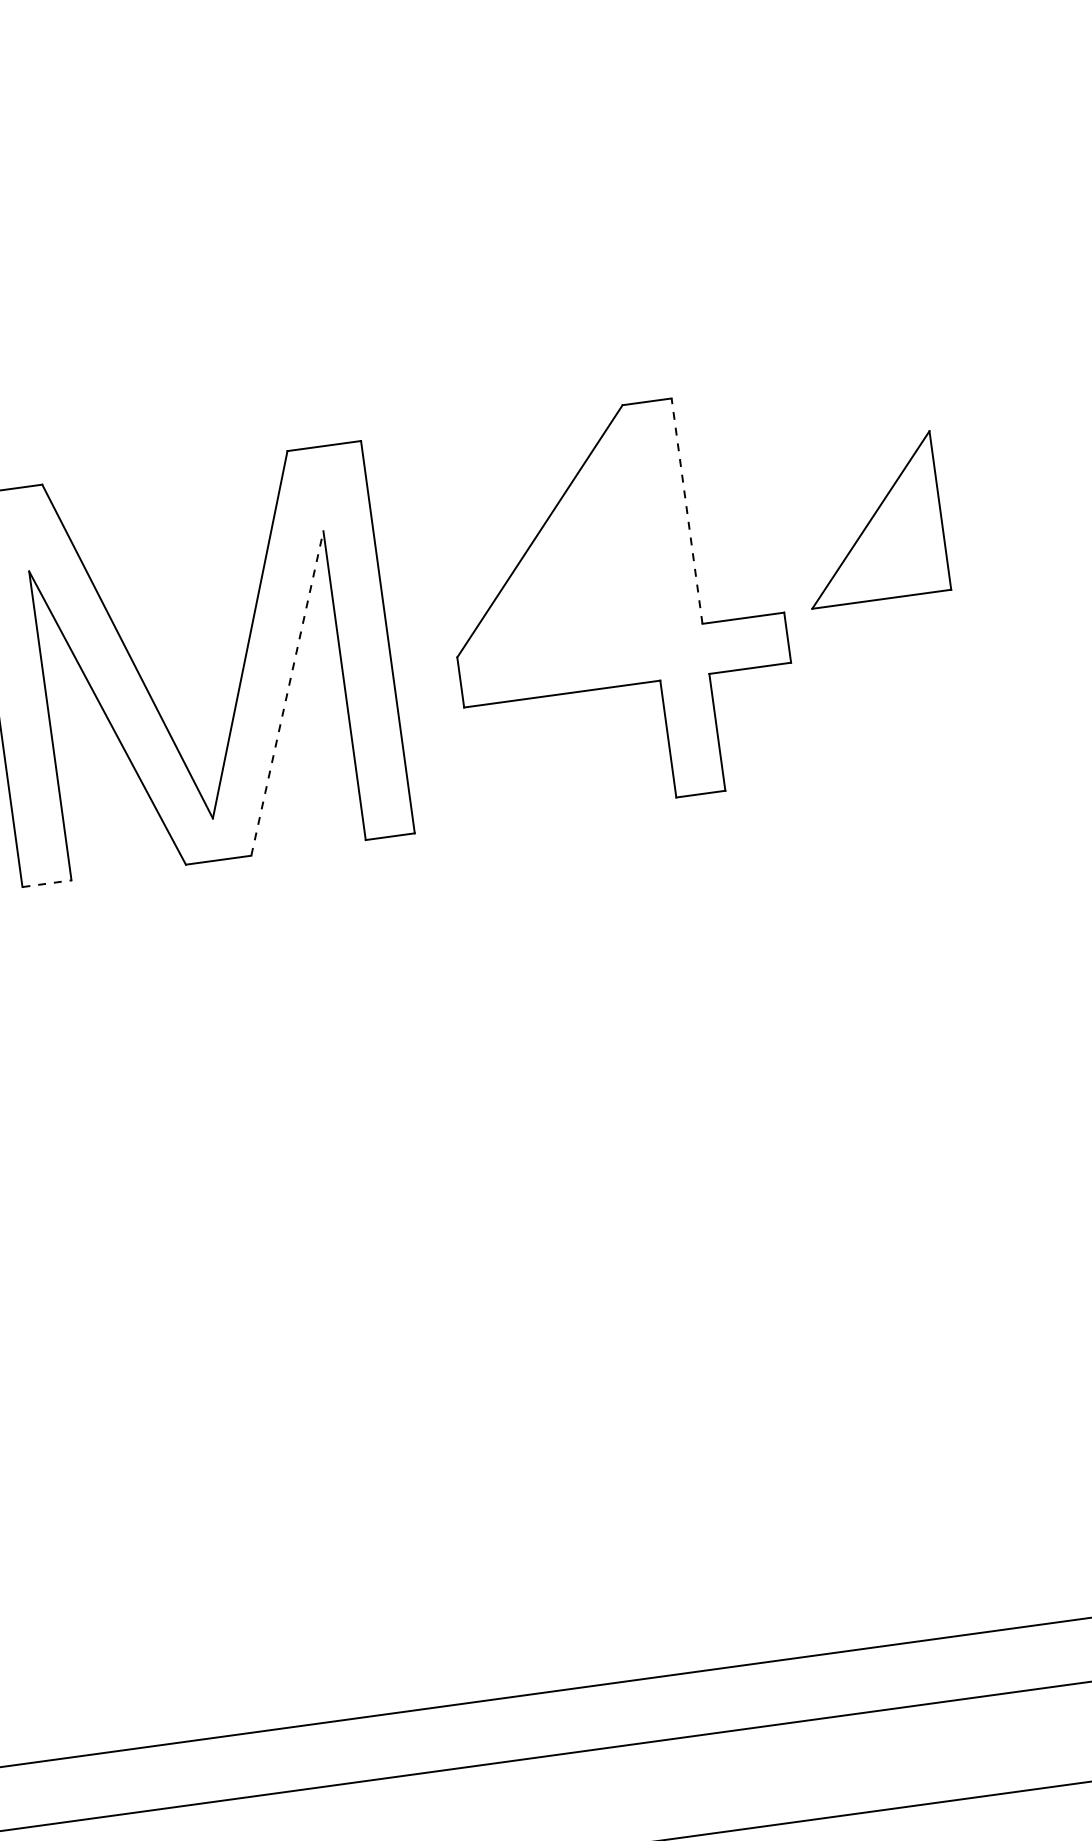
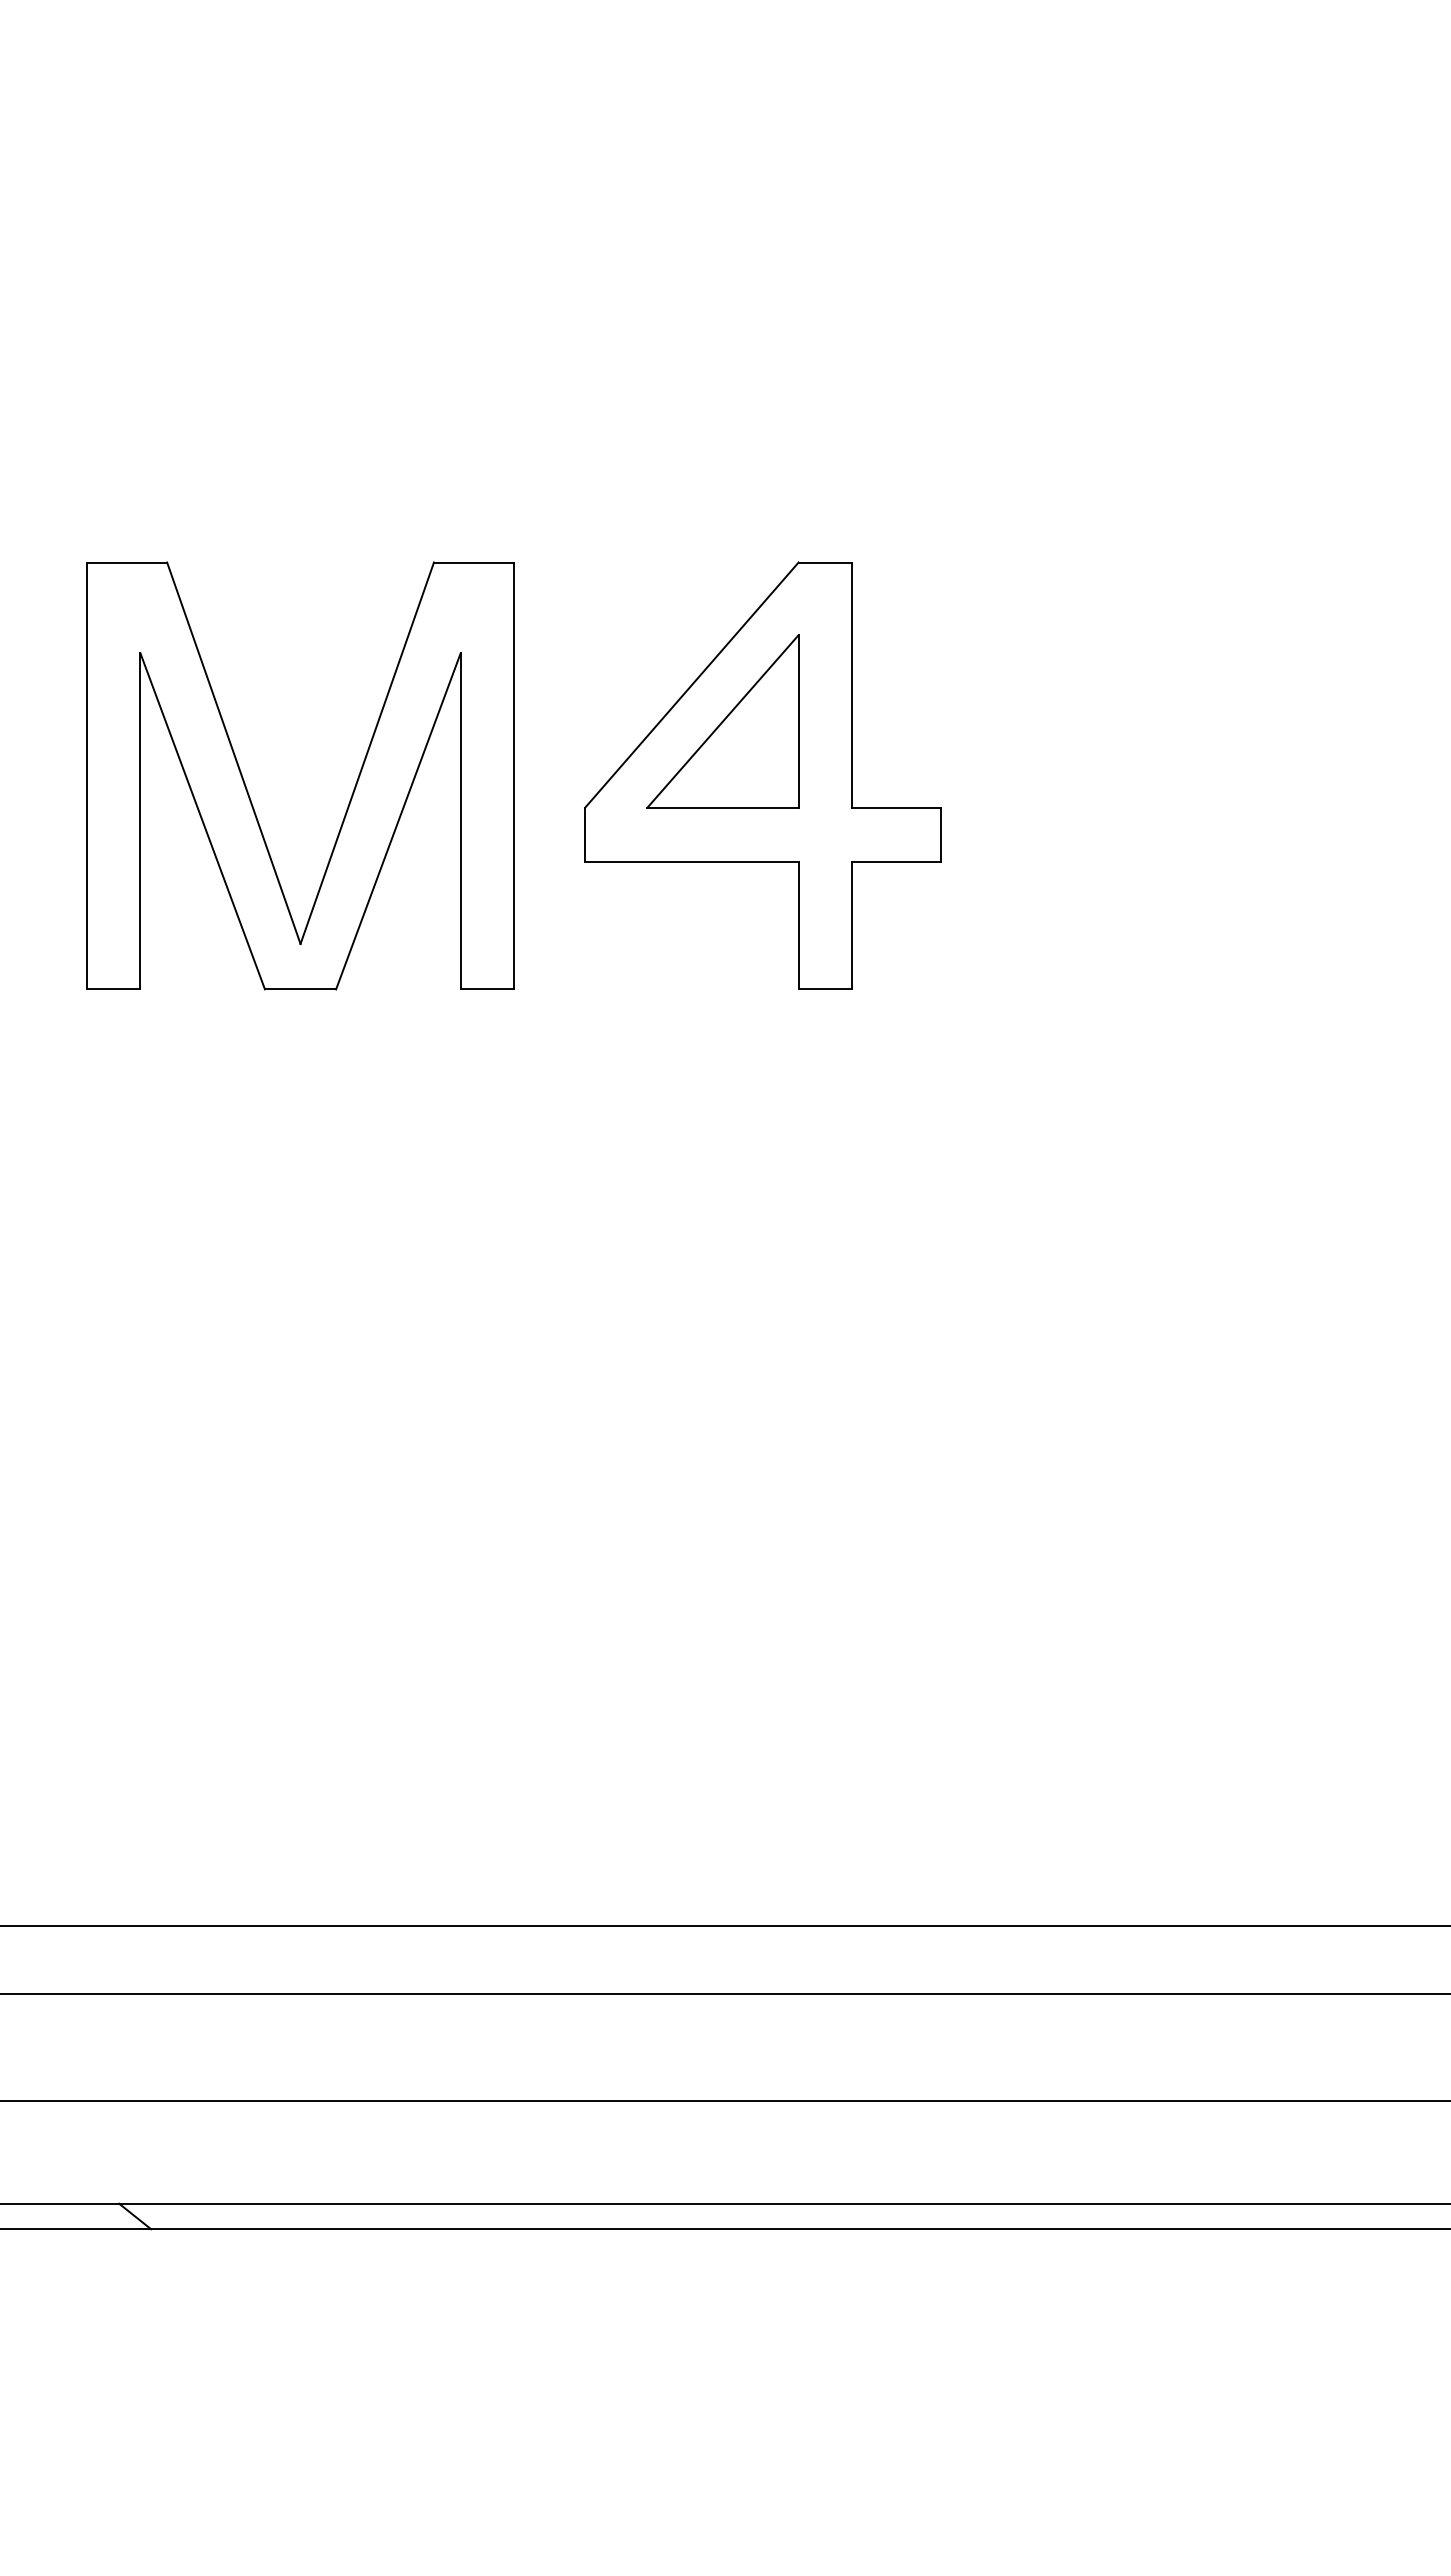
line: (686, 511) -> (851, 685), dashed -> solid
part: (870, 520) -> (722, 721), moved
line: (287, 692) -> (398, 820), dashed -> solid
line: (46, 883) -> (113, 989), dashed -> solid

